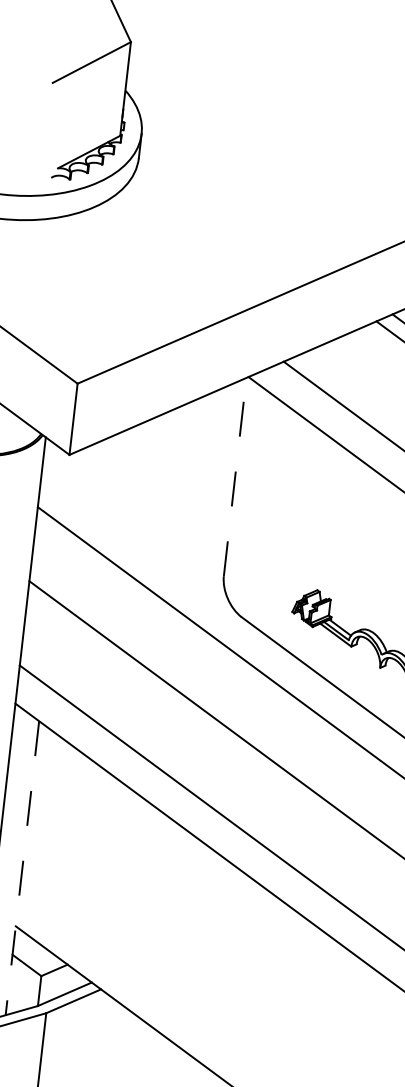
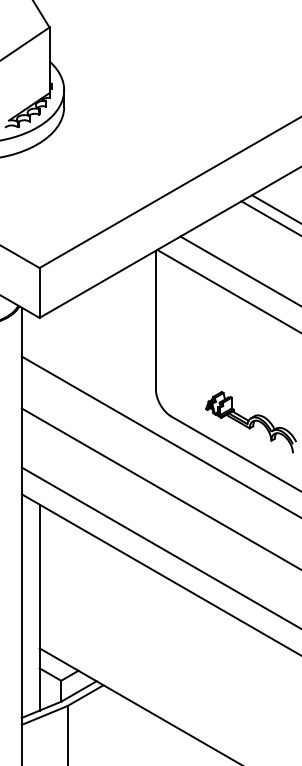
line: (234, 475) -> (155, 319), dashed -> solid
line: (22, 869) -> (39, 608), dashed -> solid

